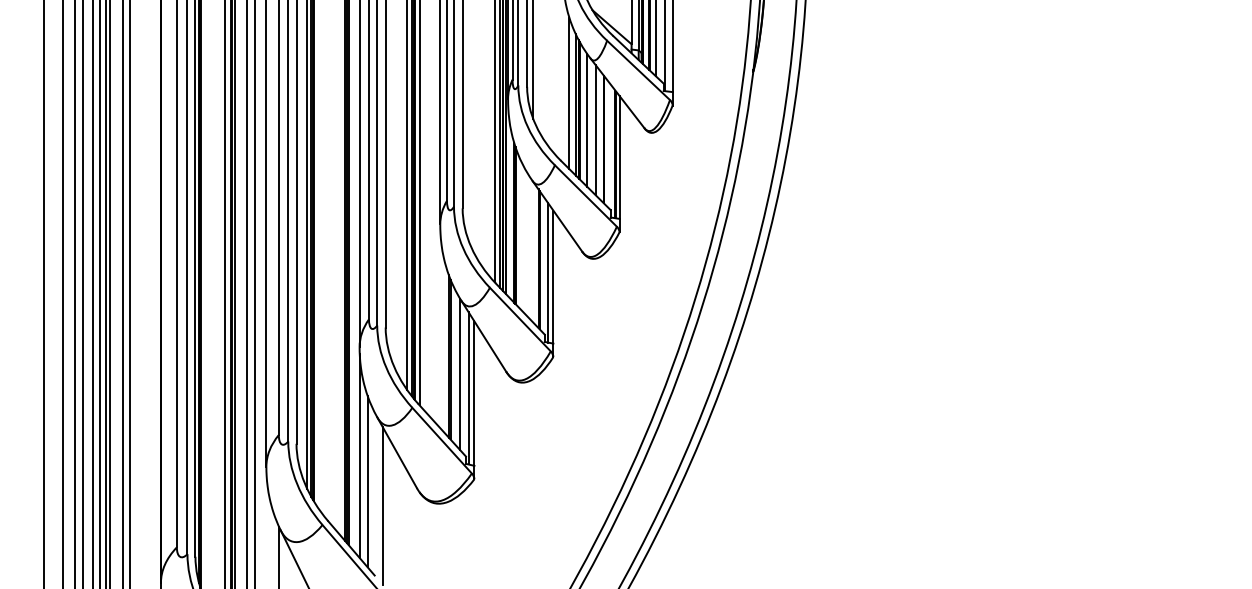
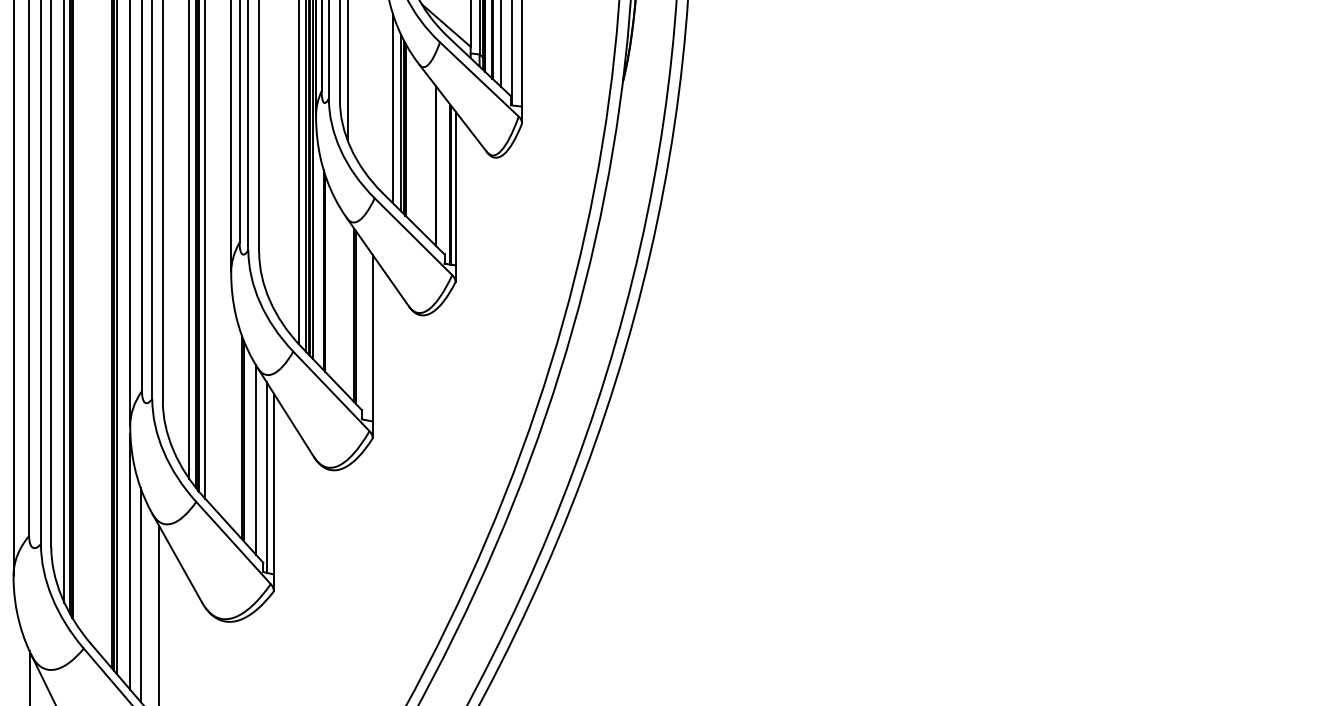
line: (587, 120) -> (415, 142), removed
line: (595, 130) -> (425, 154), removed
line: (548, 272) -> (366, 332), removed

